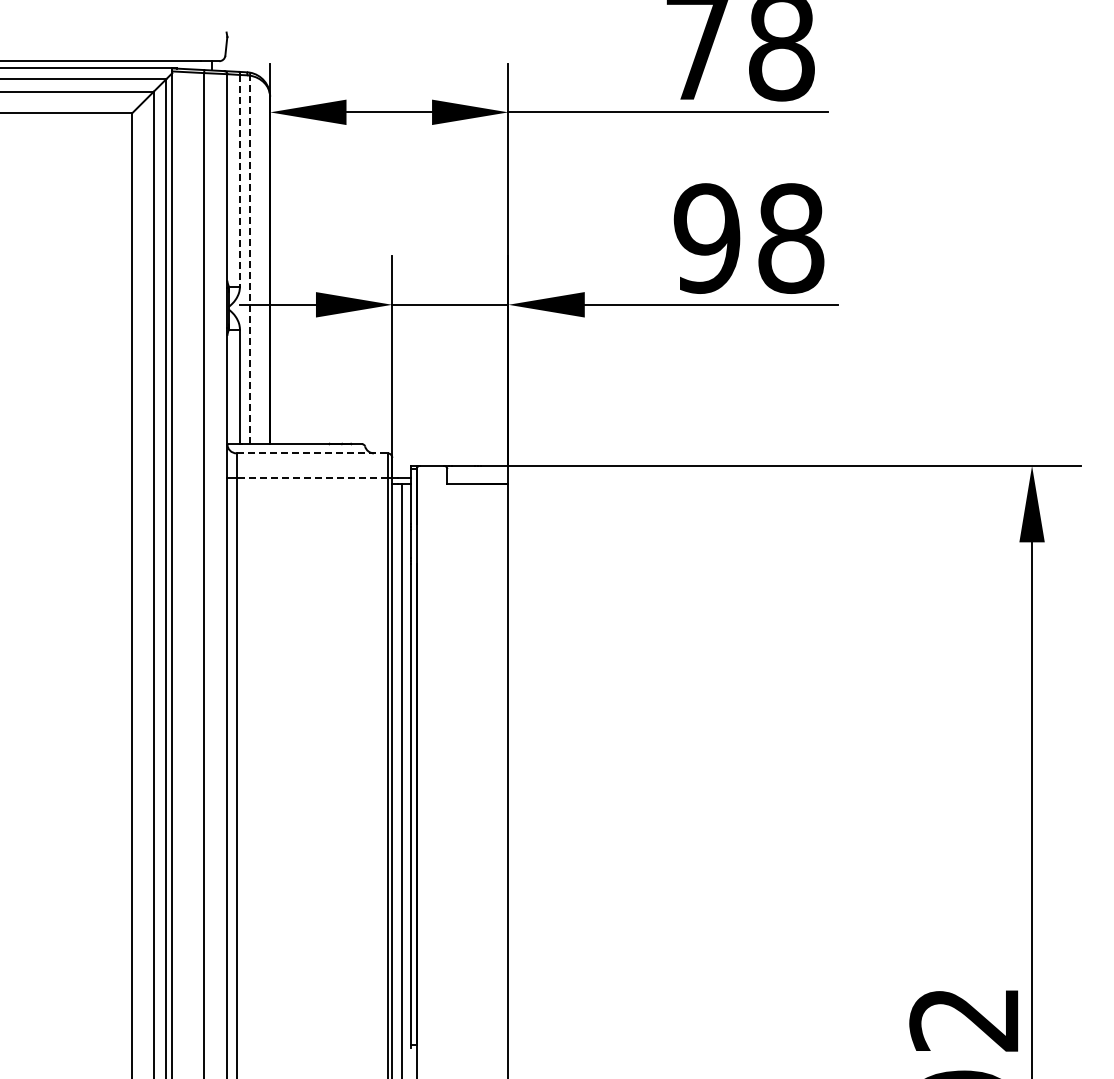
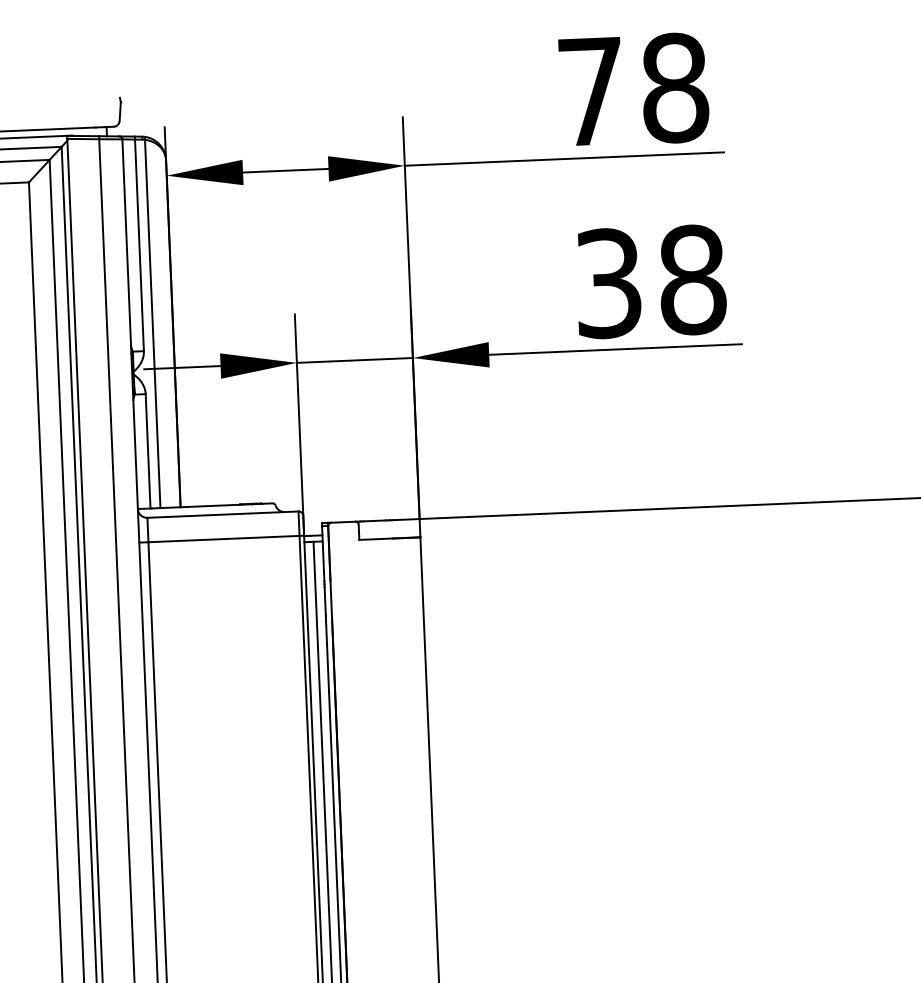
line: (239, 180) -> (138, 245), dashed -> solid
text: (706, 238) -> (608, 283), 98 -> 38
line: (249, 259) -> (152, 323), dashed -> solid
line: (312, 453) -> (223, 514), dashed -> solid
line: (312, 477) -> (224, 538), dashed -> solid

